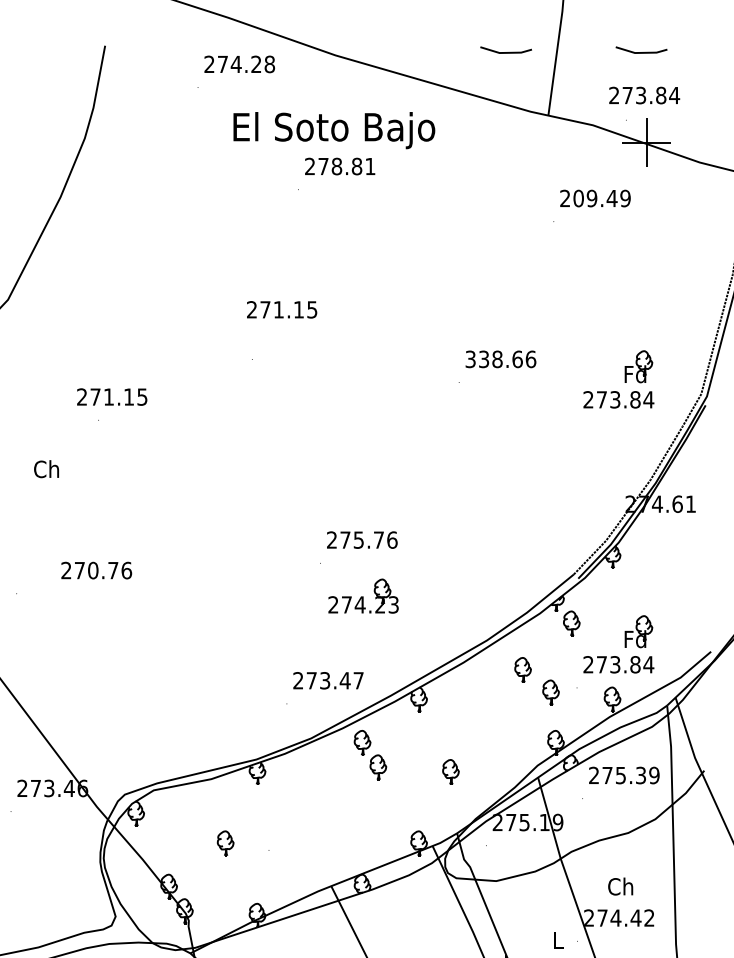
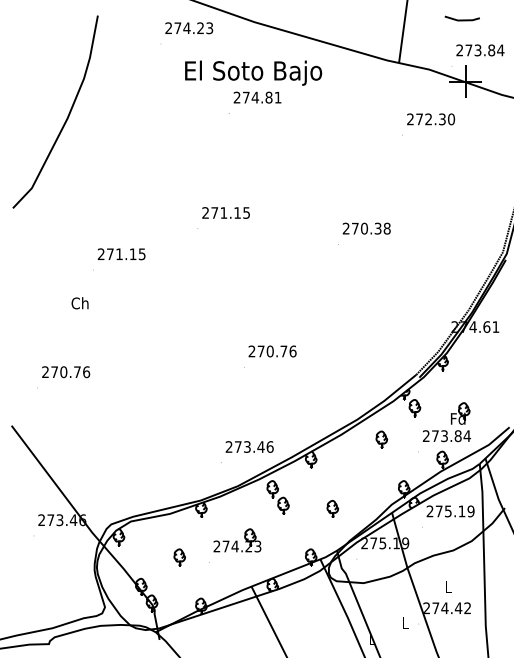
line: (504, 51) -> (369, 19), removed
text: (269, 64) -> (209, 28), 274.28 -> 274.23
text: (644, 95) -> (480, 50), moved
text: (337, 166) -> (255, 97), 278.81 -> 274.81
text: (602, 198) -> (435, 119), 209.49 -> 272.30
text: (281, 309) -> (225, 212), moved
text: (500, 359) -> (366, 228), 338.66 -> 270.38
part: (618, 379) -> (446, 242), removed
text: (111, 397) -> (121, 254), moved
text: (45, 469) -> (79, 303), moved
text: (357, 540) -> (269, 351), 275.76 -> 270.76
text: (97, 571) -> (66, 372), moved
part: (363, 596) -> (237, 540), moved
text: (357, 679) -> (269, 446), 273.47 -> 273.46
part: (550, 691) -> (400, 454), removed
text: (640, 775) -> (461, 511), 275.39 -> 275.19
text: (619, 886) -> (447, 586), Ch -> L

